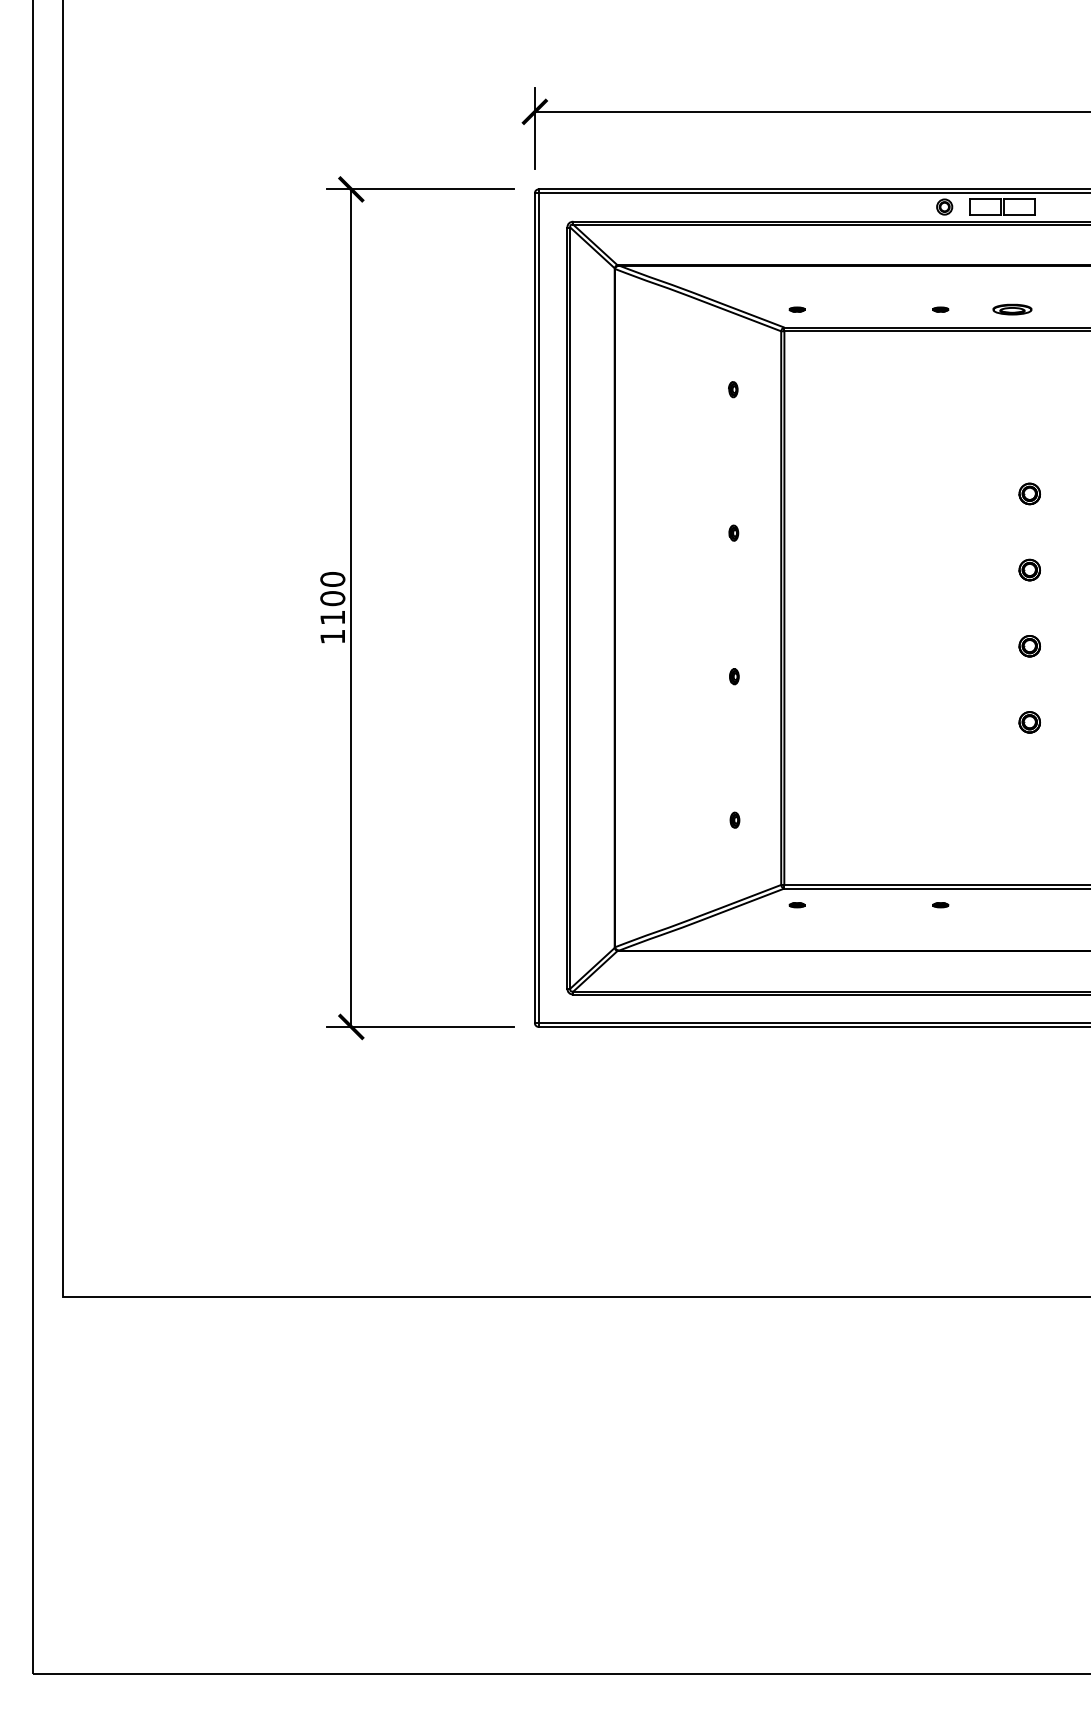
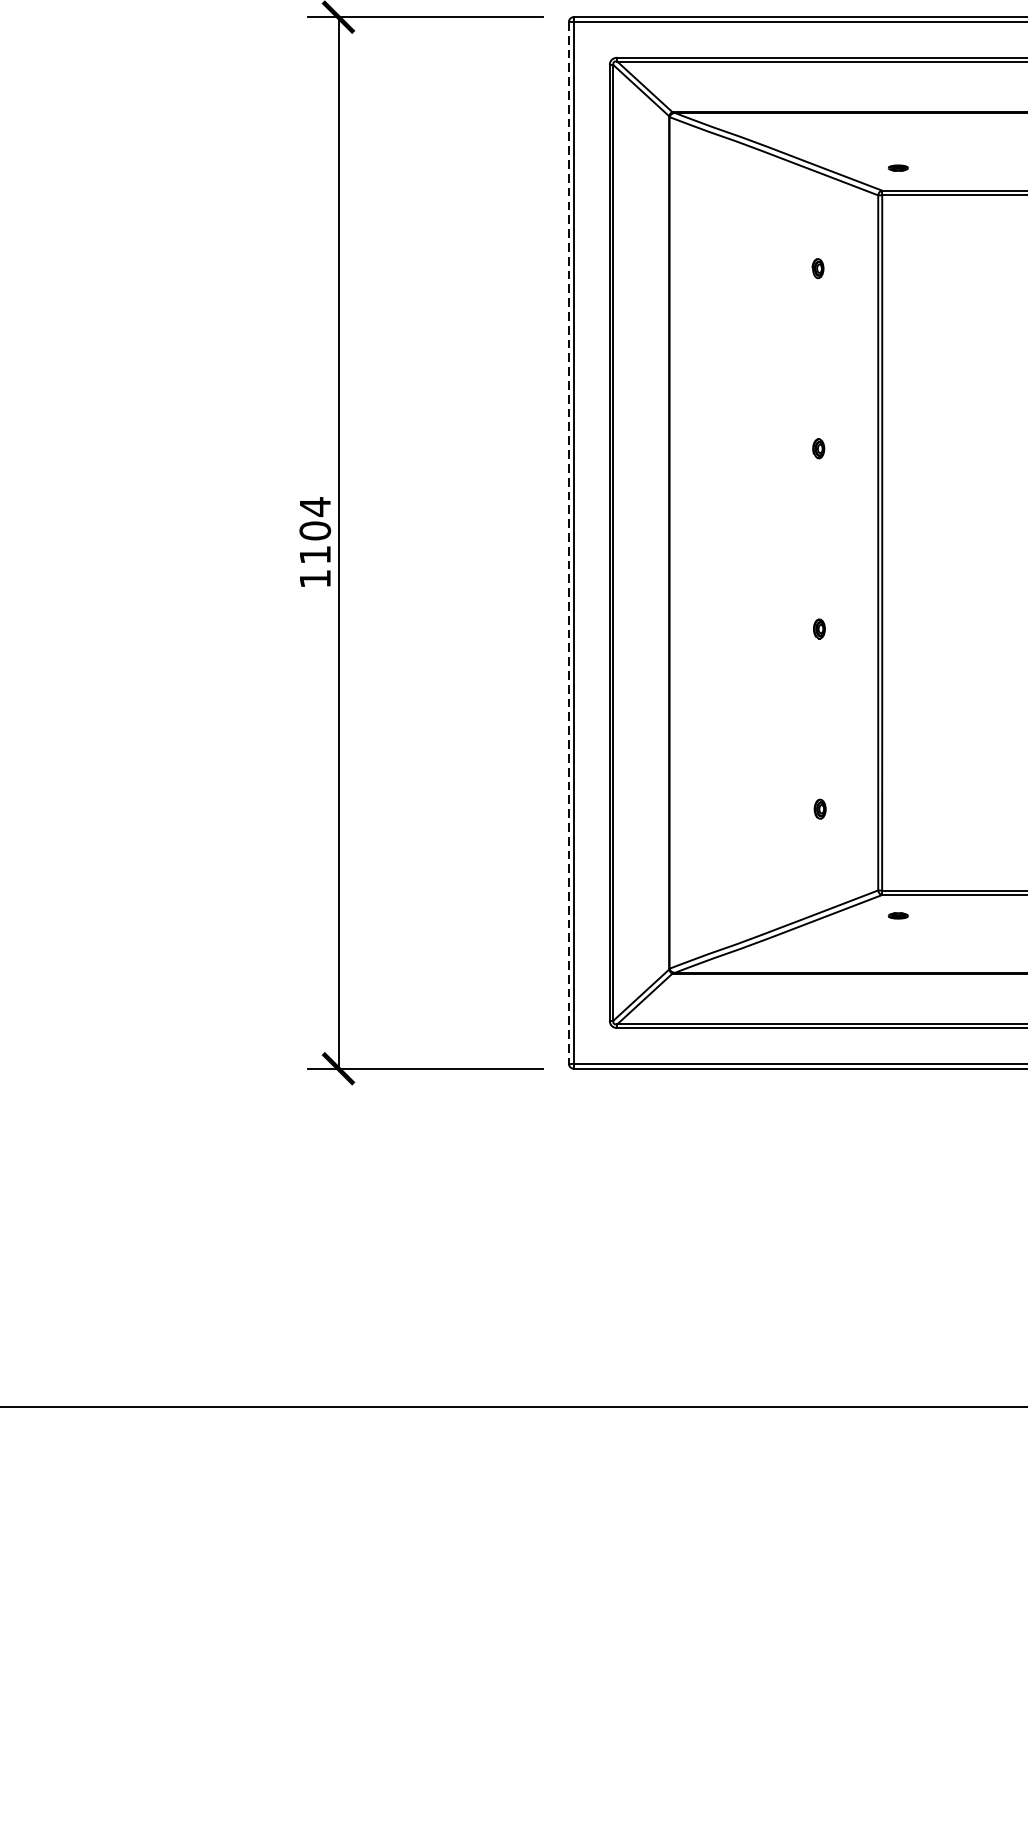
text: (332, 579) -> (314, 506), 1100 -> 1104
line: (534, 608) -> (568, 543), solid -> dashed

